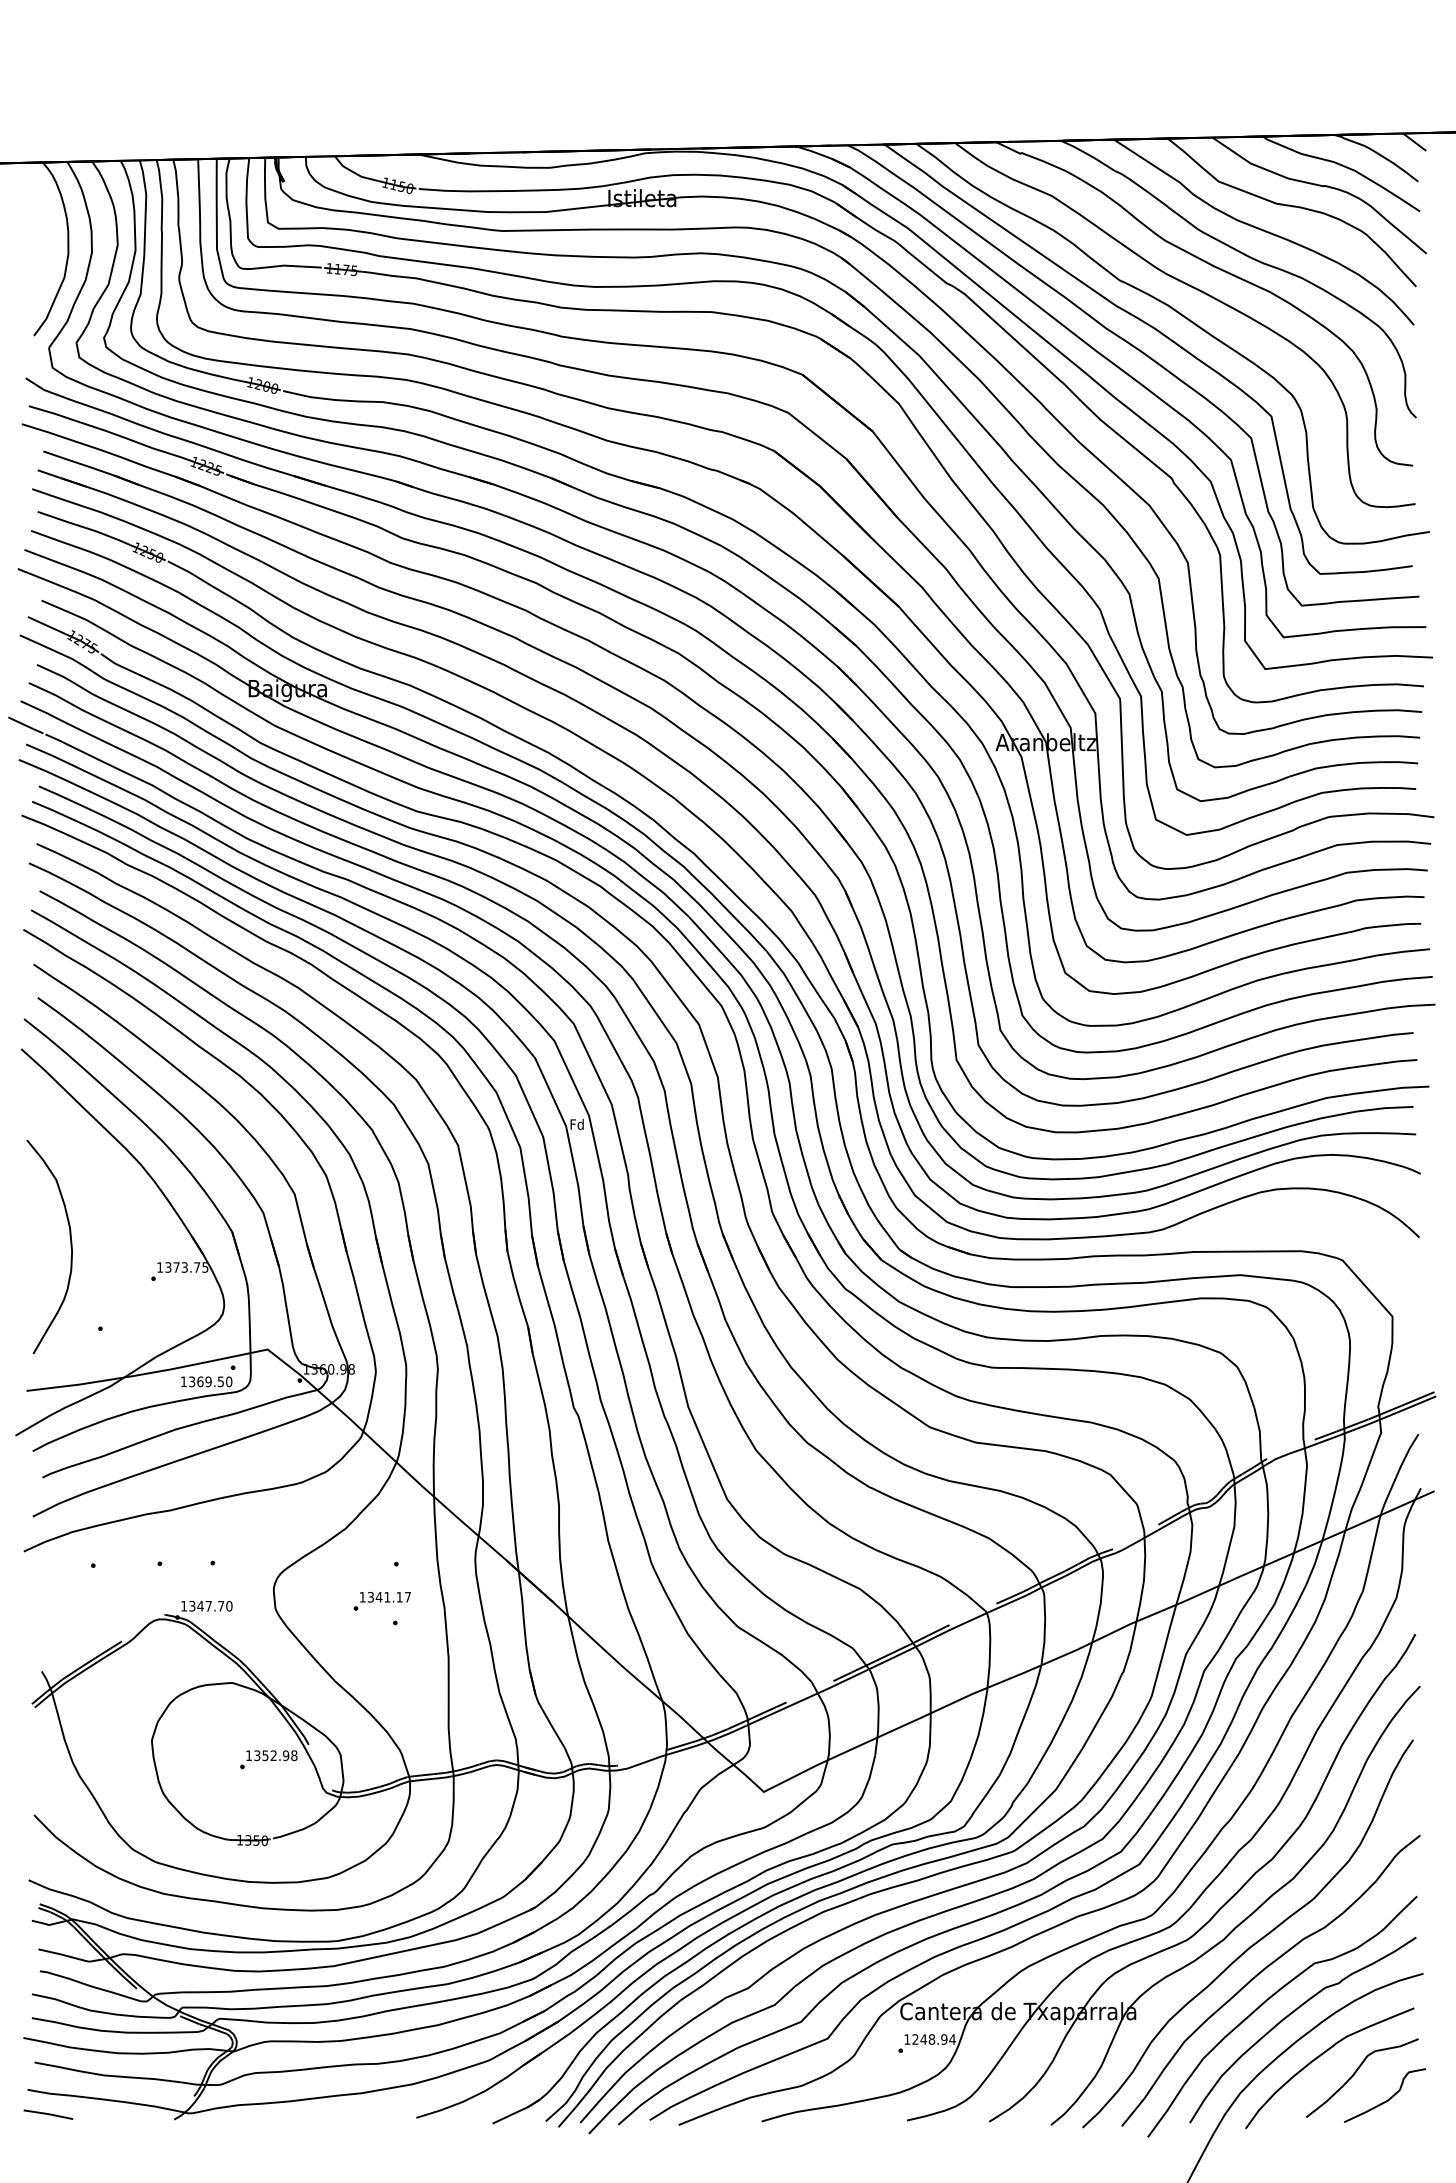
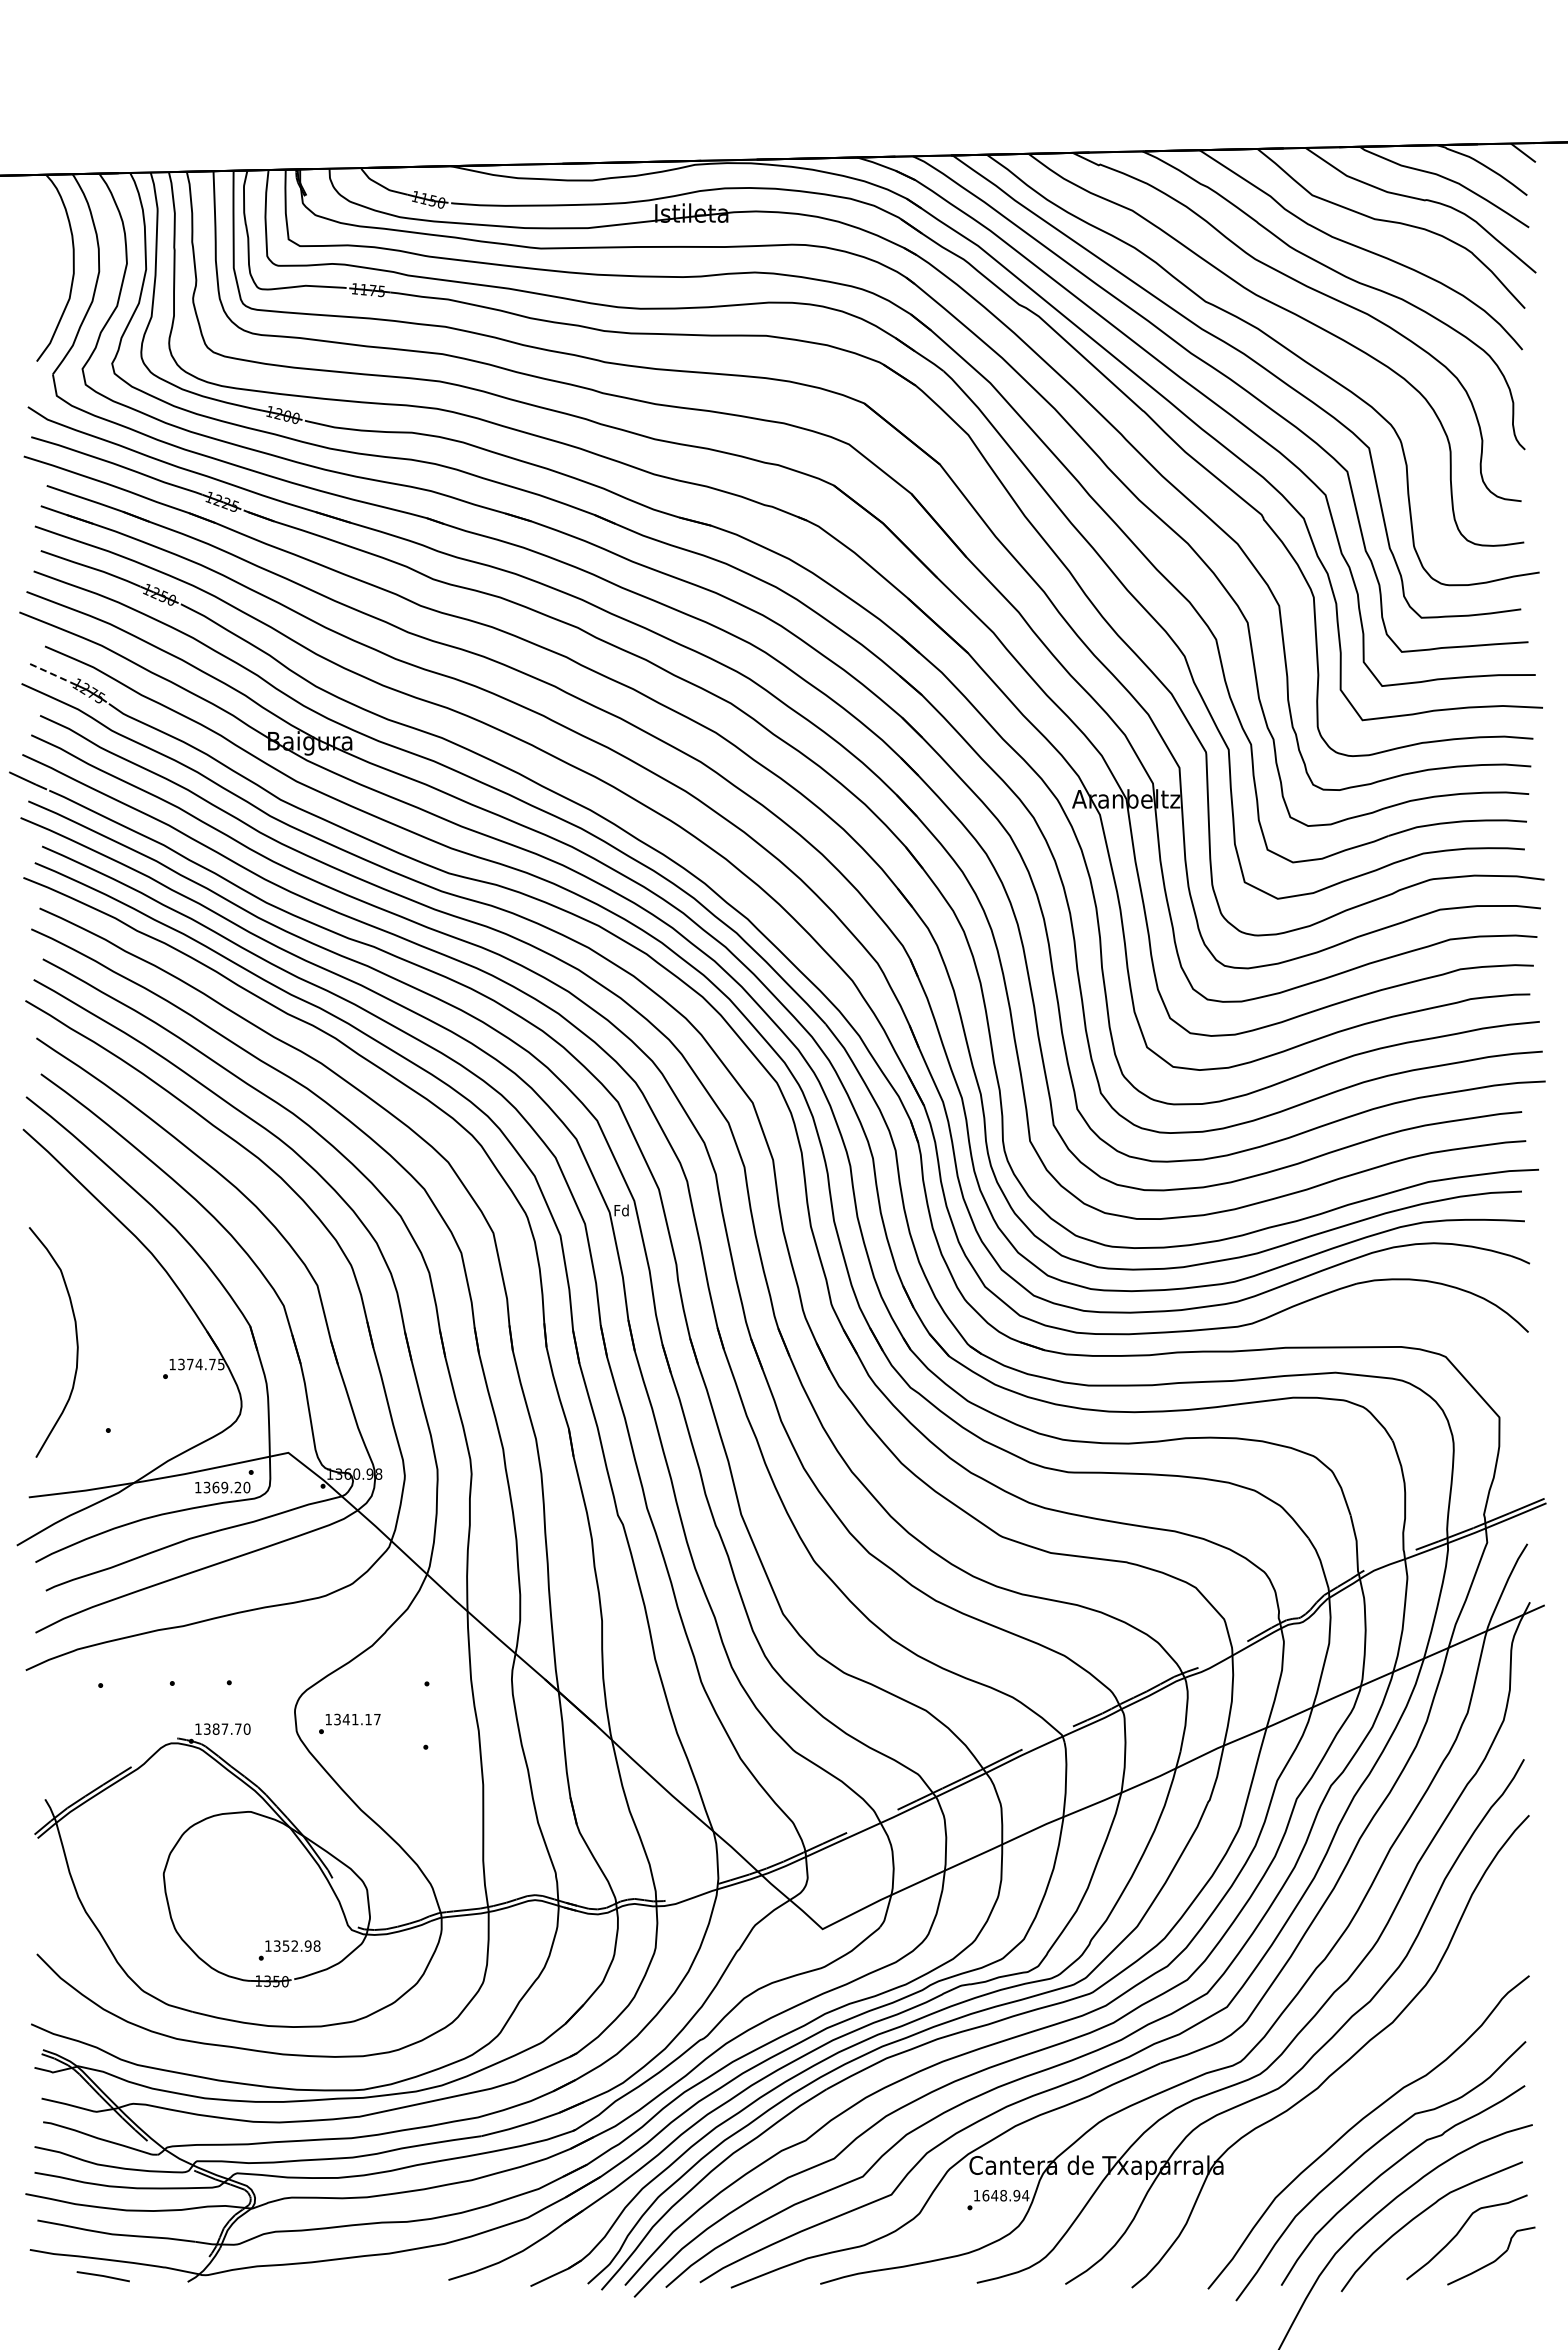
line: (46, 625) -> (50, 673), solid -> dashed
text: (184, 1267) -> (198, 1364), 1373.75 -> 1374.75
text: (220, 1381) -> (237, 1487), 1369.50 -> 1369.20
text: (382, 1600) -> (349, 1723), moved
text: (199, 1605) -> (215, 1728), 1347.70 -> 1387.70
text: (268, 1759) -> (289, 1950), moved
curve: (1256, 1941) -> (1352, 2090), removed
text: (915, 2039) -> (985, 2195), 1248.94 -> 1648.94
line: (47, 2114) -> (102, 2276), moved

